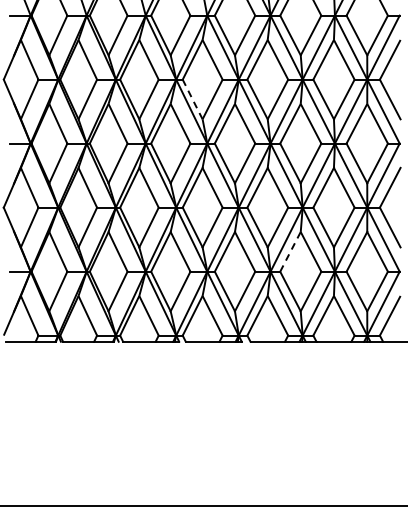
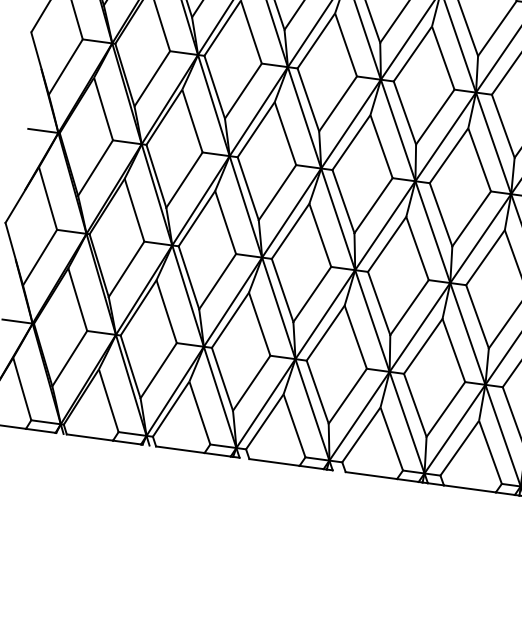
line: (192, 99) -> (308, 99), dashed -> solid
line: (290, 251) -> (423, 345), dashed -> solid

